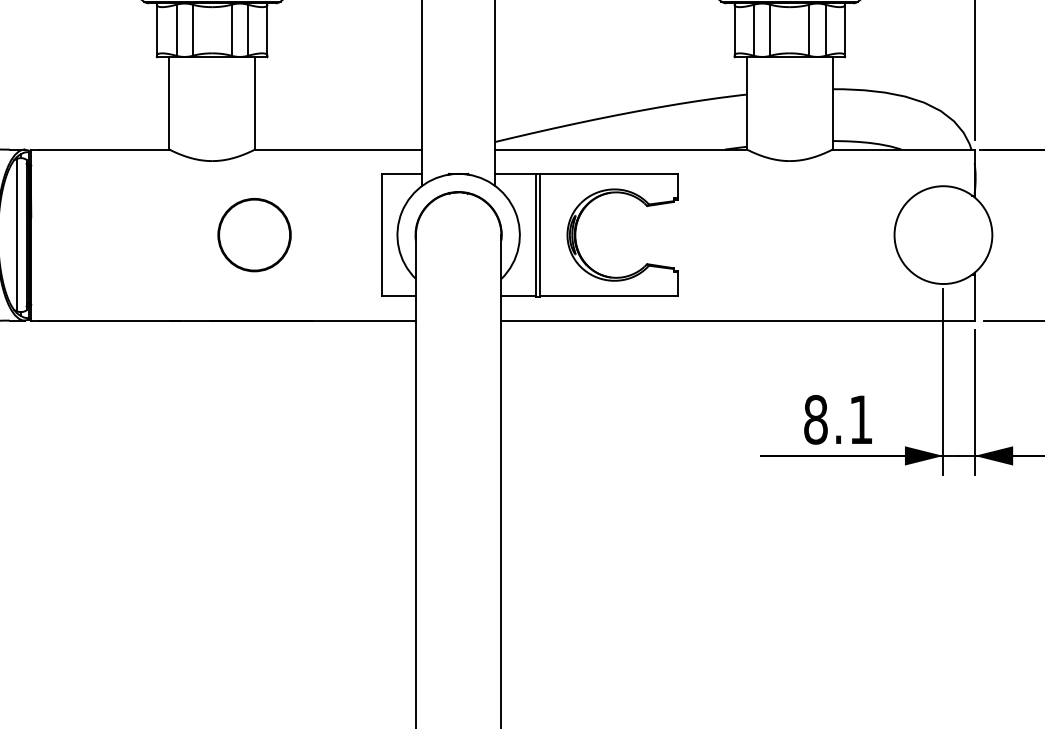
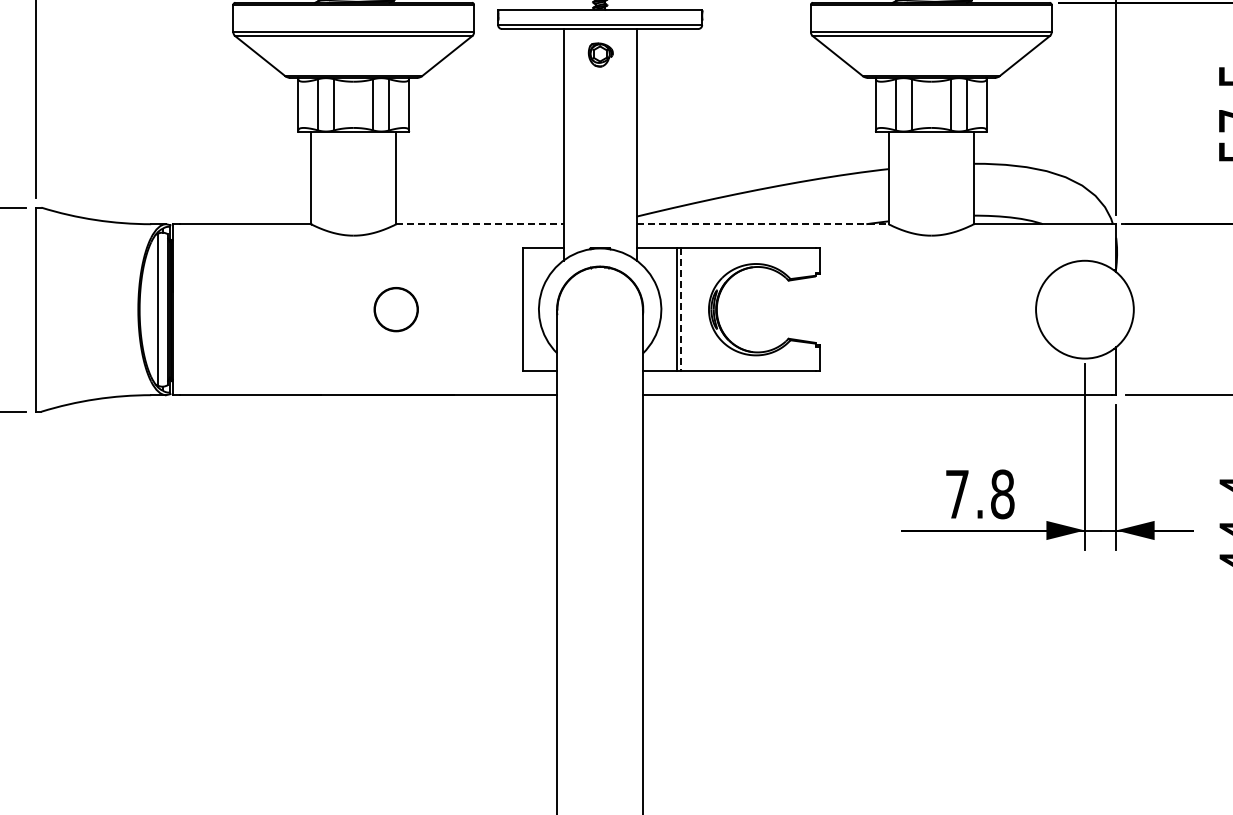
line: (339, 149) -> (480, 224), solid -> dashed
line: (621, 149) -> (762, 224), solid -> dashed
circle: (255, 234) -> (396, 309), size x0.6
line: (540, 234) -> (681, 309), solid -> dashed
text: (838, 419) -> (979, 494), 8.1 -> 7.8

